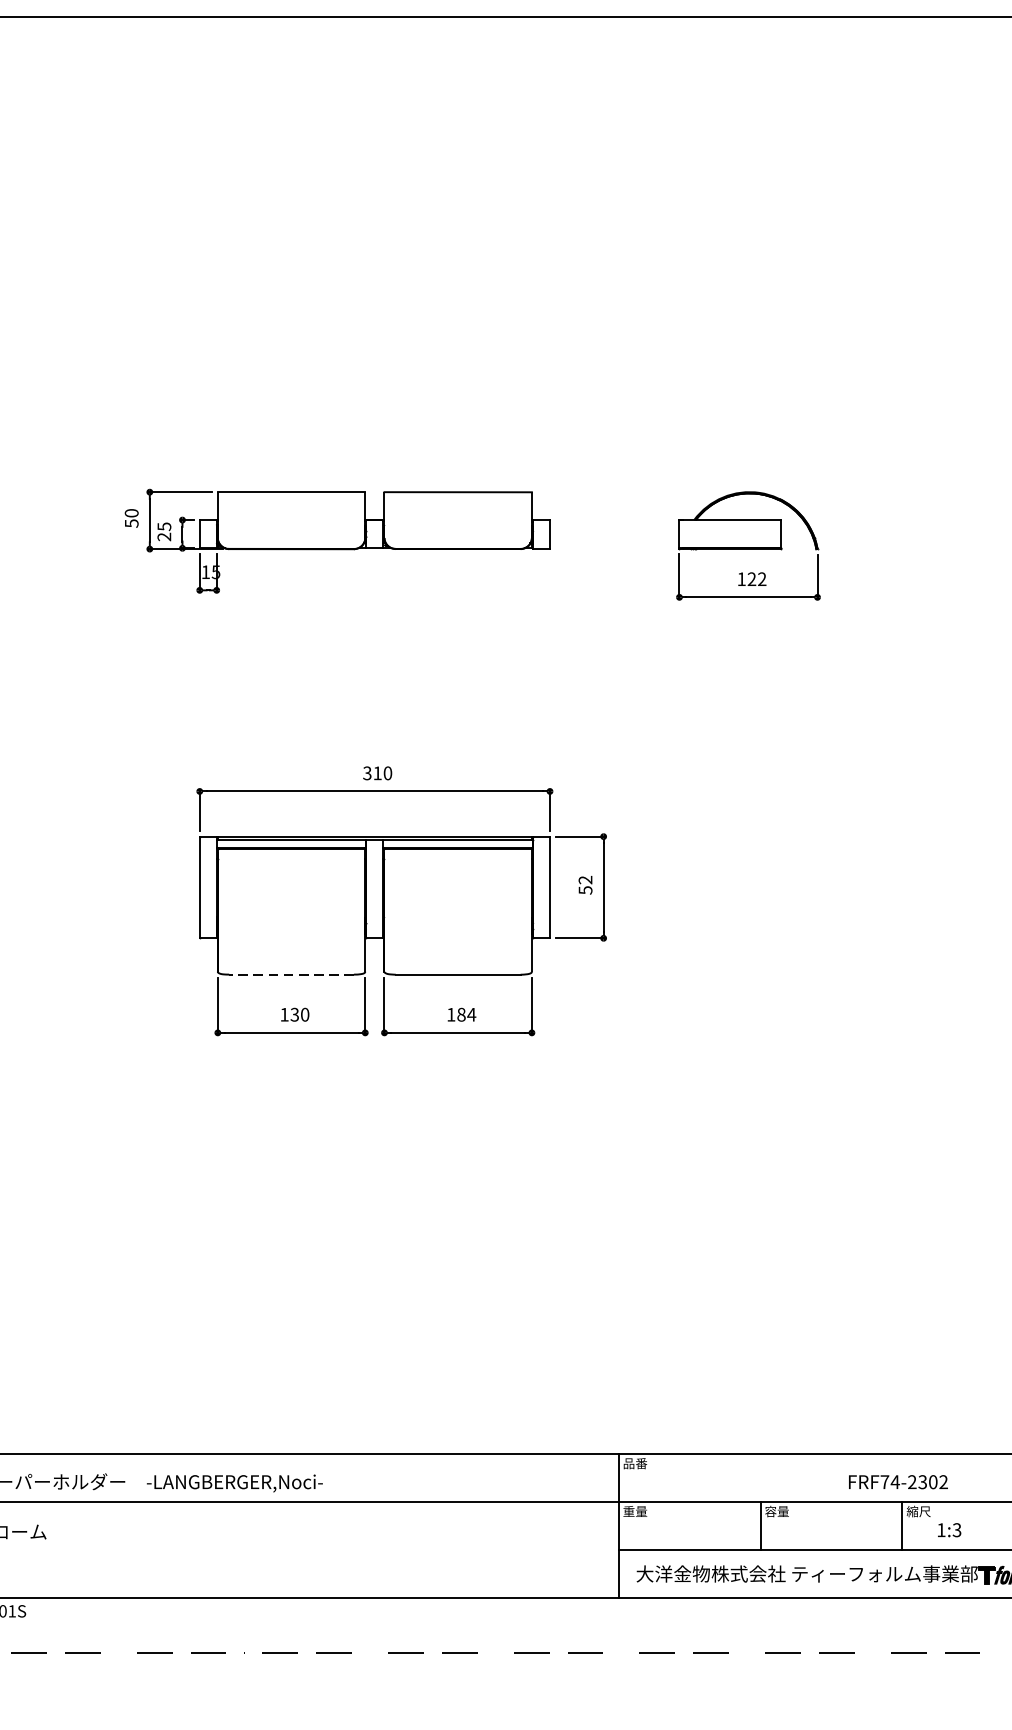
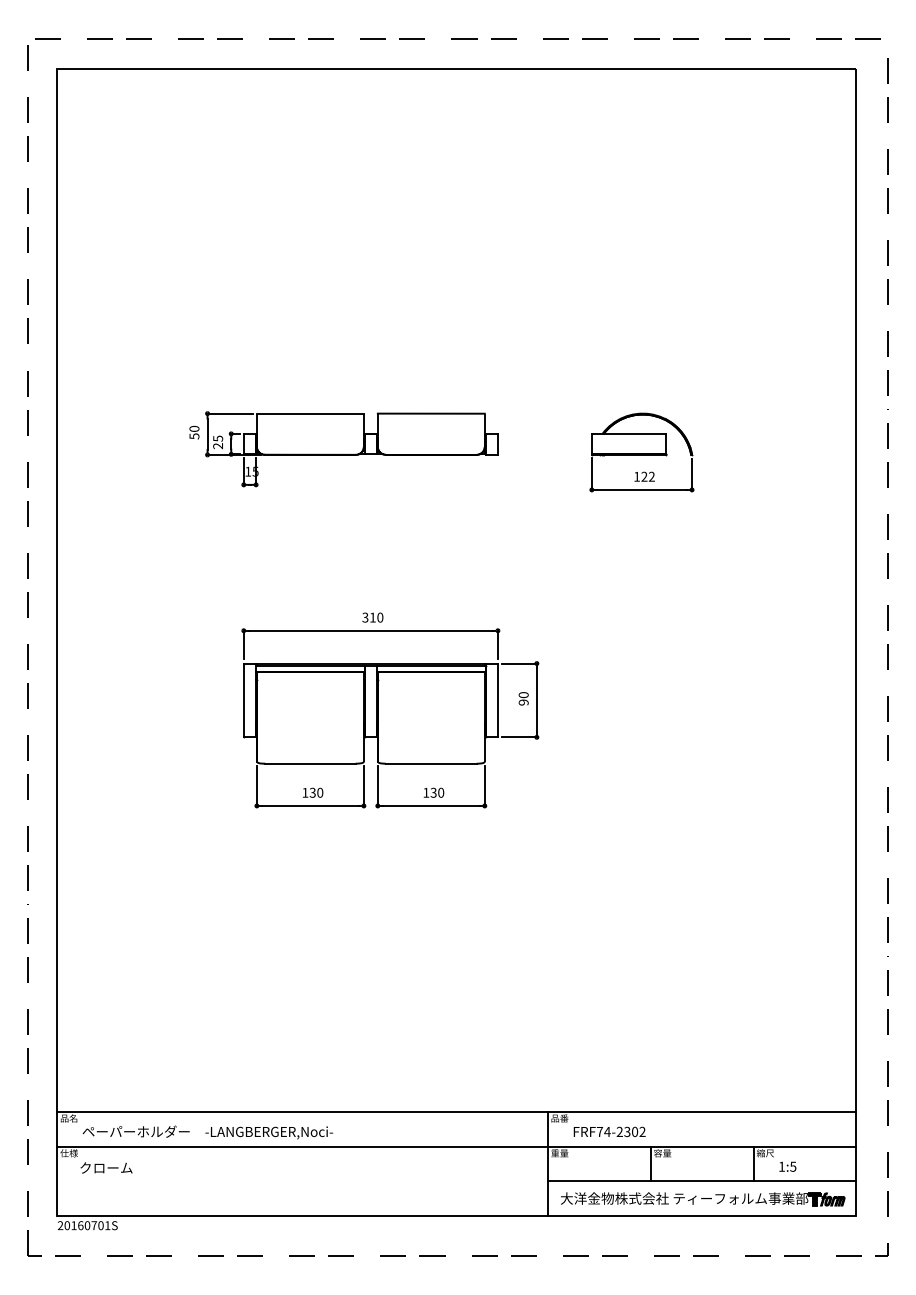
text: (585, 884) -> (523, 698), 52 -> 90
line: (290, 974) -> (309, 763), dashed -> solid
text: (466, 1014) -> (437, 792), 184 -> 130
text: (898, 1481) -> (609, 1131), moved
text: (957, 1528) -> (793, 1165), 1:3 -> 1:5

